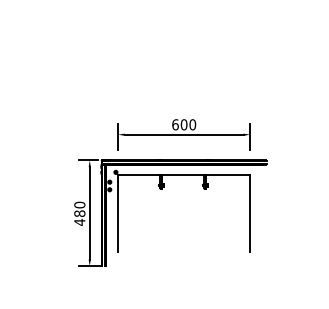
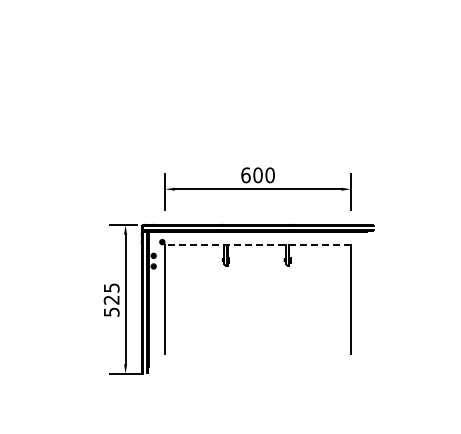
line: (184, 174) -> (258, 245), solid -> dashed
text: (79, 214) -> (111, 300), 480 -> 525

